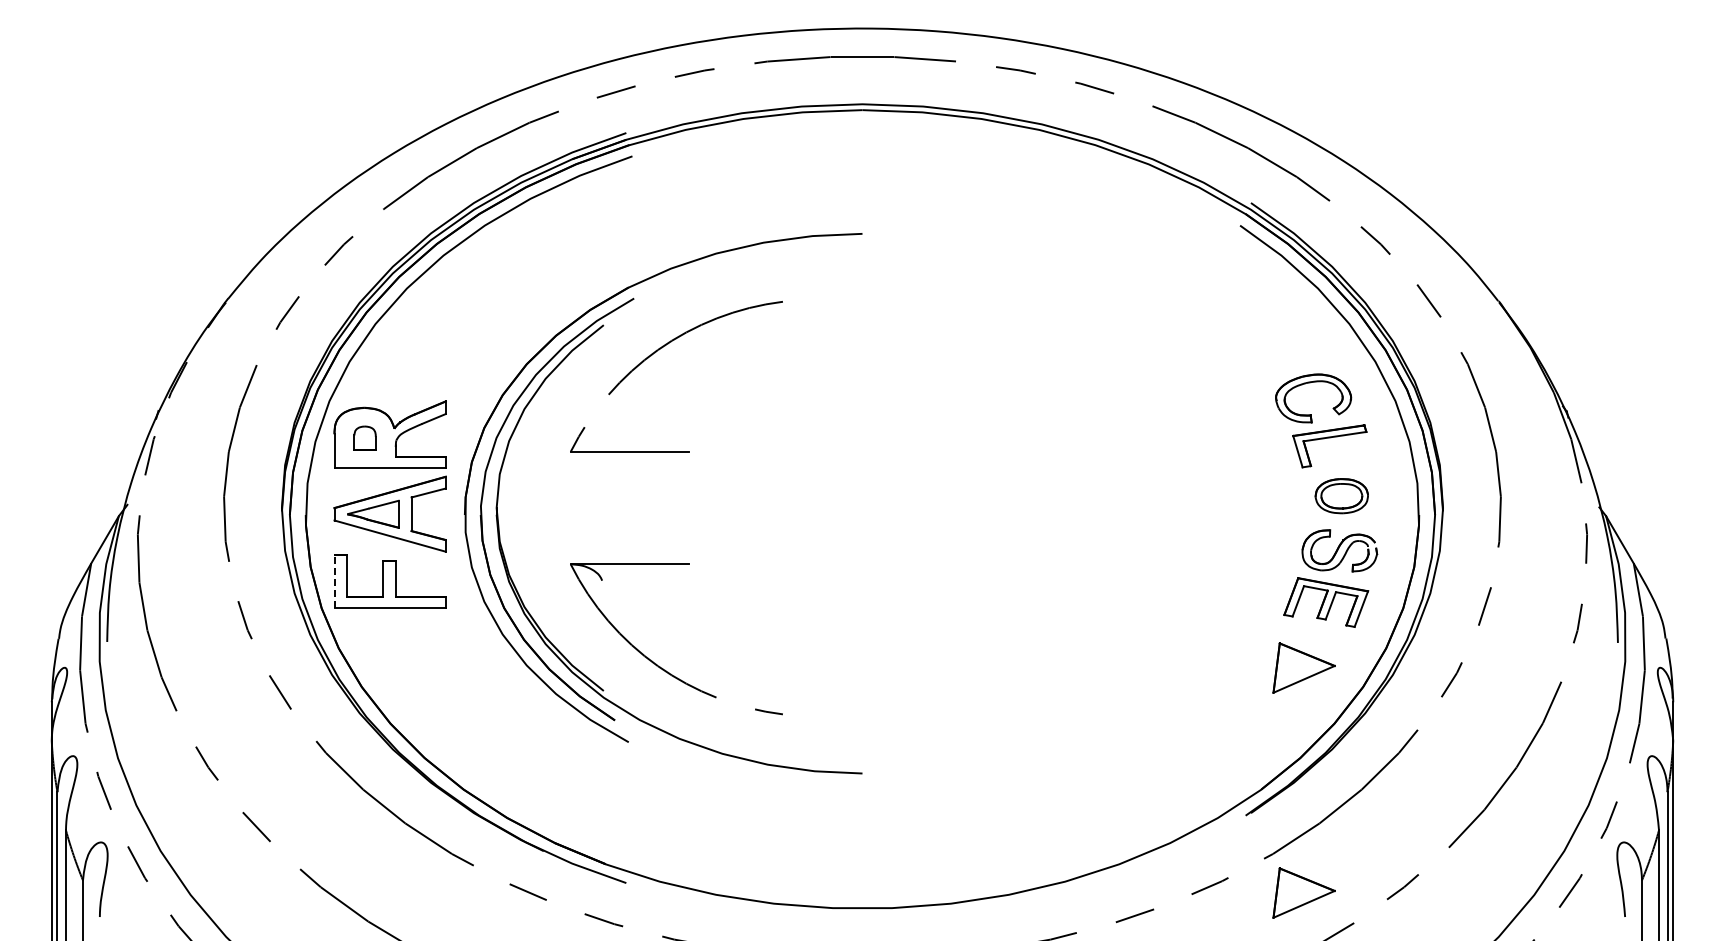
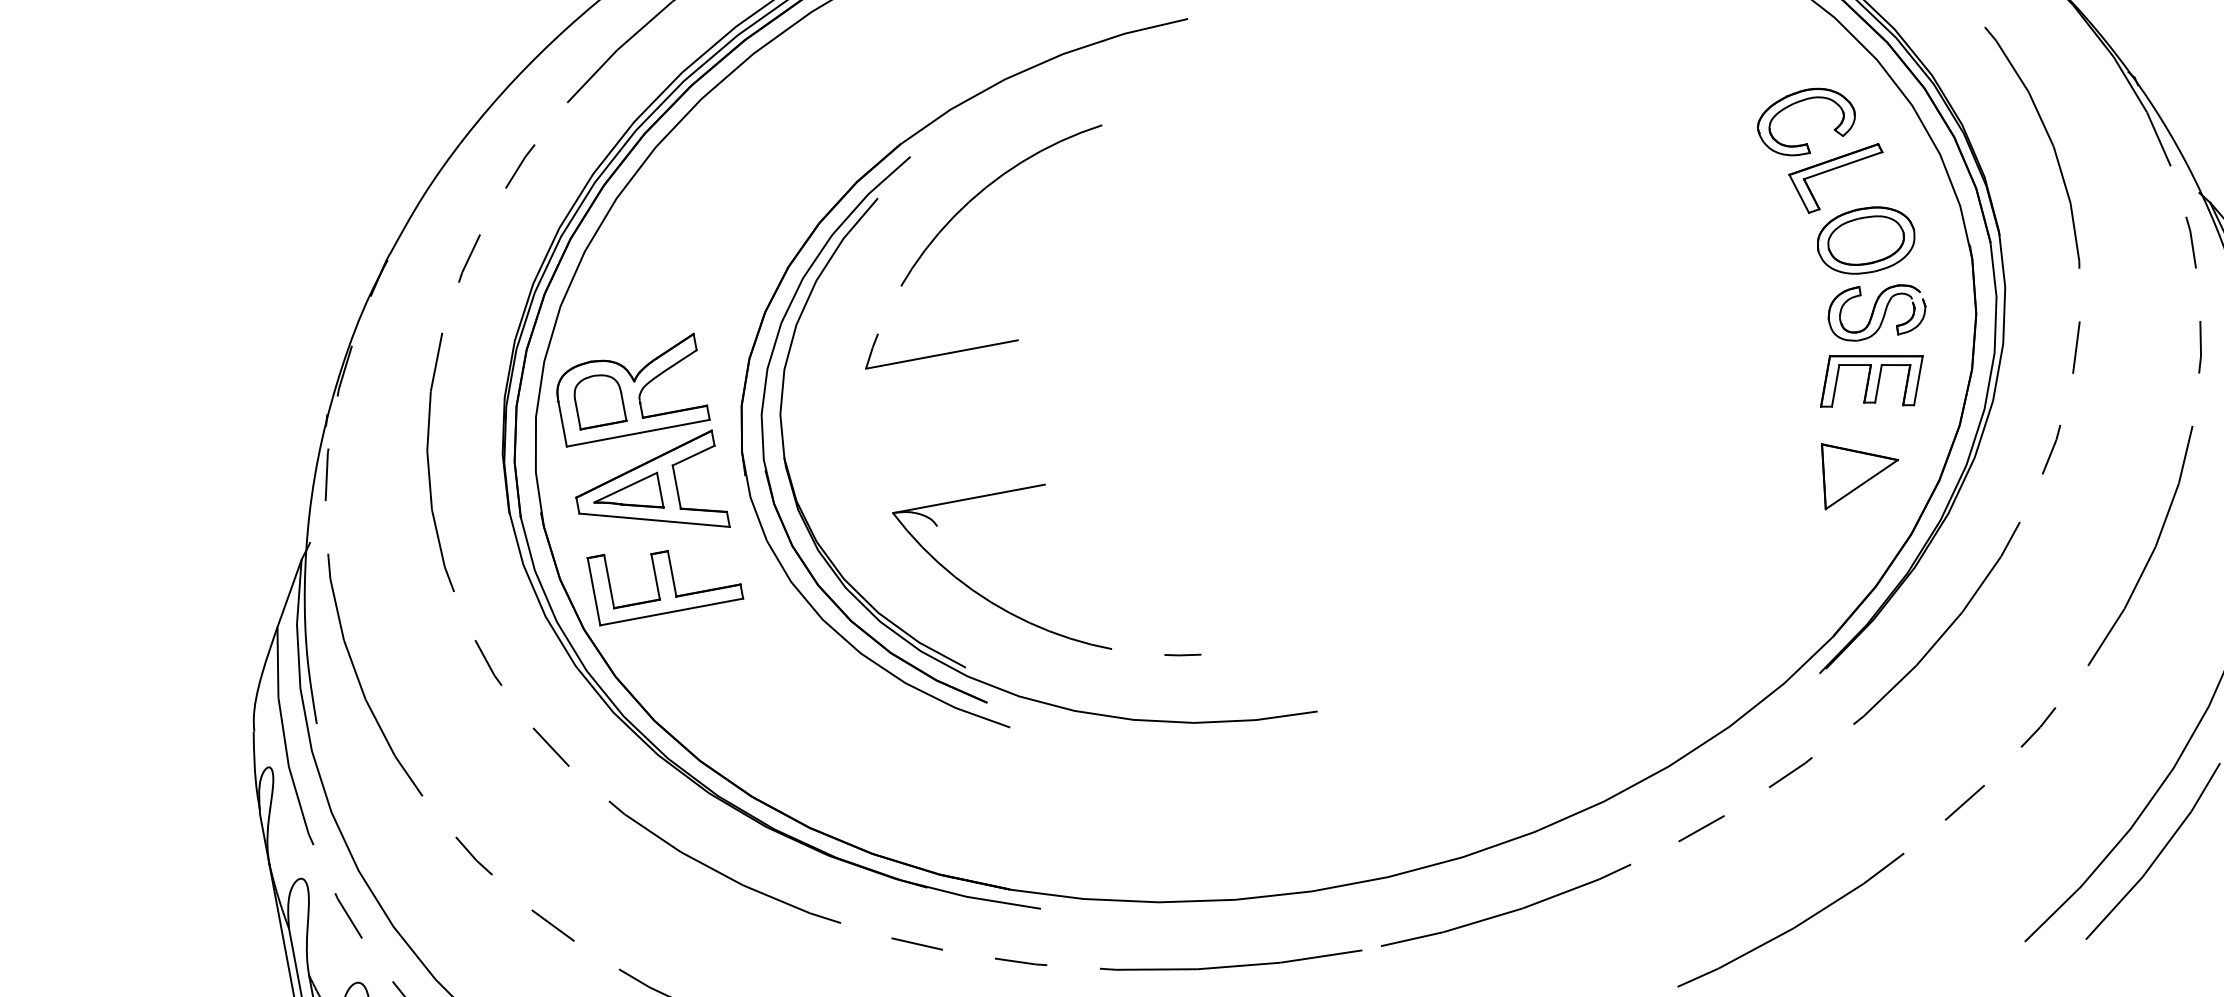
part: (364, 437) -> (597, 399), size x1.67
part: (1341, 495) -> (1865, 239), size x1.43
line: (334, 580) -> (593, 590), dashed -> solid
part: (1303, 892) -> (1912, 758), removed

